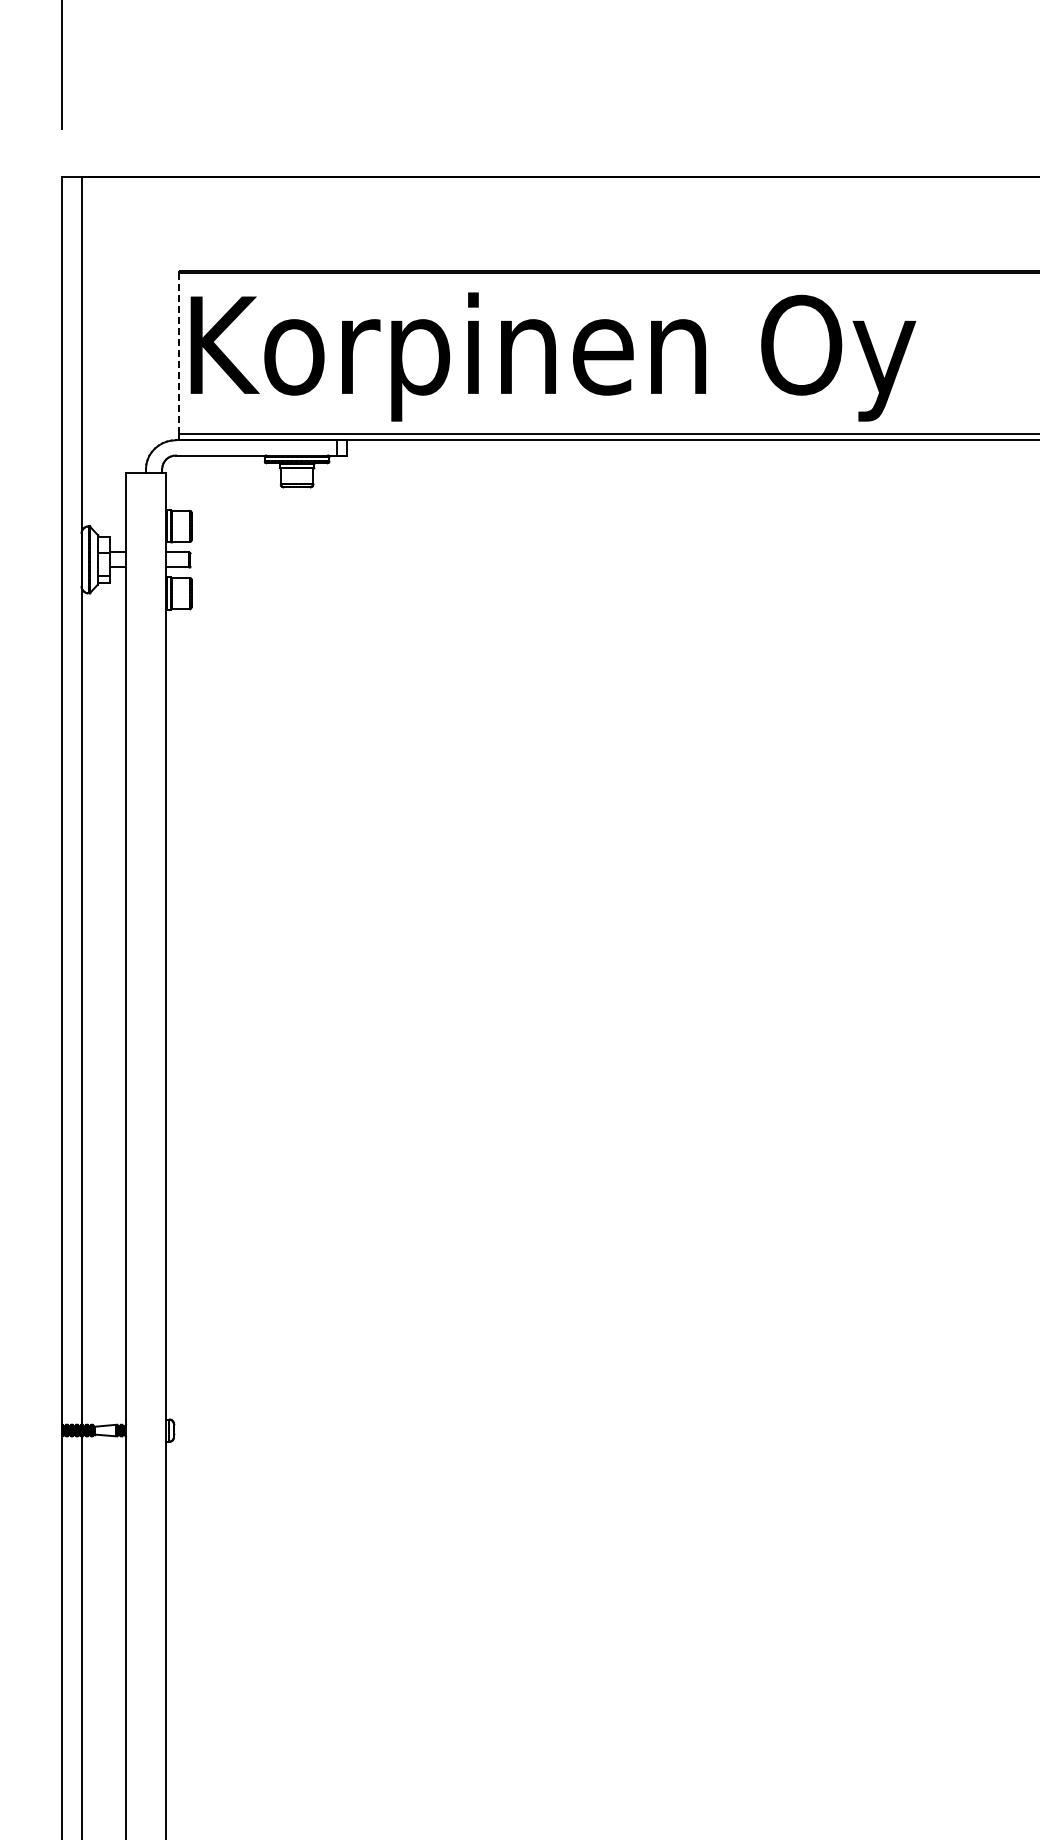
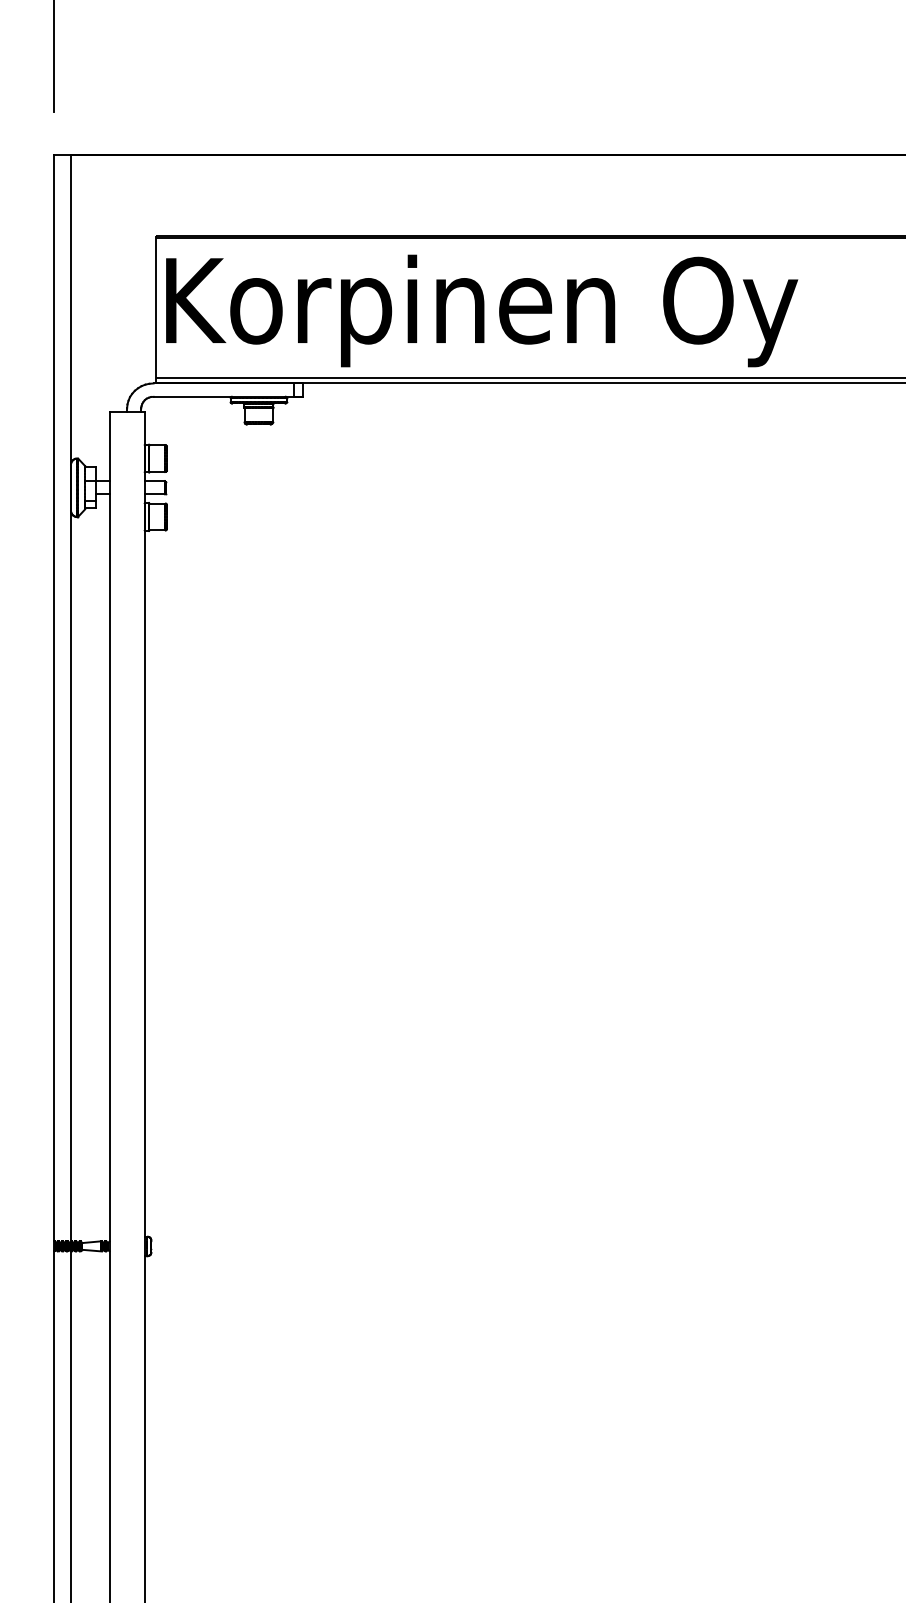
line: (178, 353) -> (155, 307), dashed -> solid

